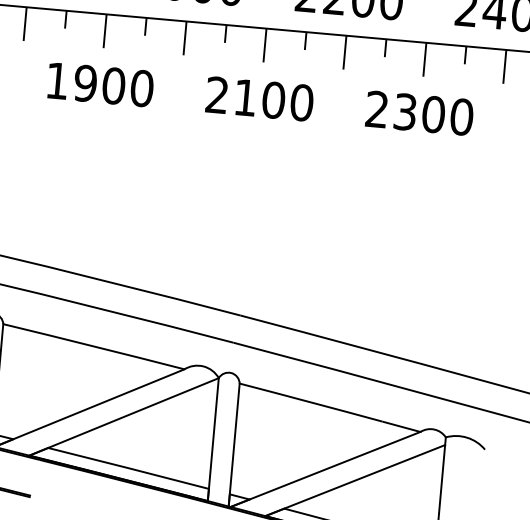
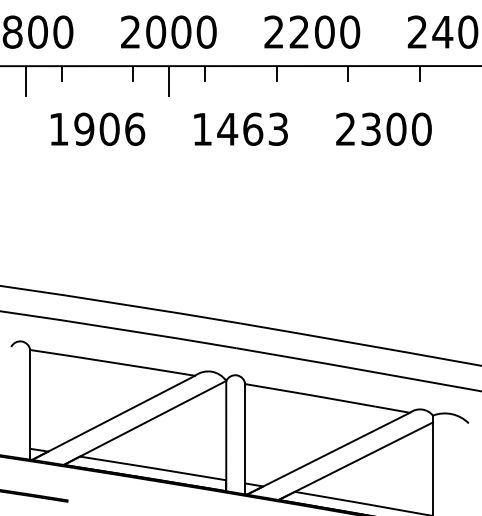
line: (105, 30) -> (97, 80), removed
line: (264, 44) -> (240, 80), removed
line: (344, 51) -> (312, 80), removed
line: (425, 58) -> (384, 80), removed
line: (505, 66) -> (456, 80), removed
text: (142, 87) -> (135, 128), 1900 -> 1906
text: (259, 98) -> (240, 128), 2100 -> 1463

